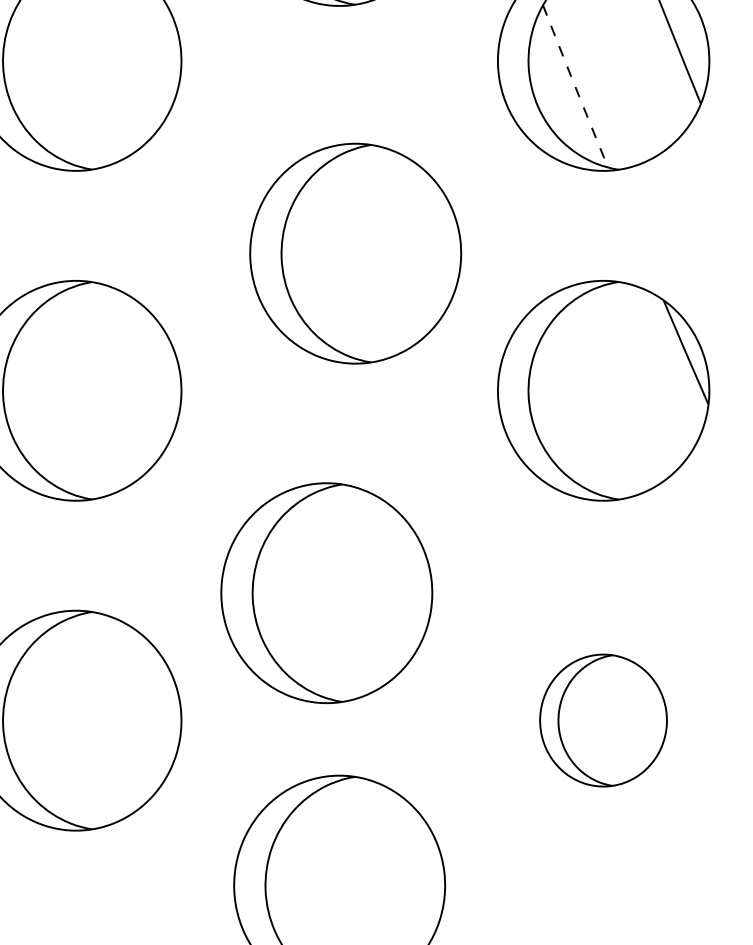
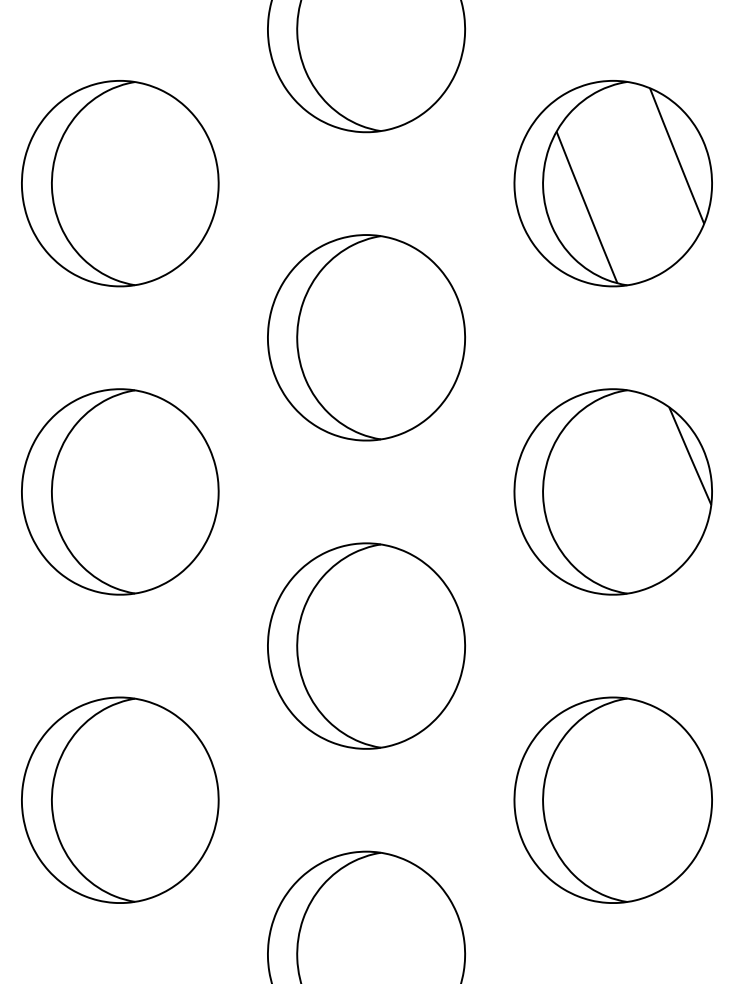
arc: (575, 86) -> (586, 207), dashed -> solid
part: (355, 253) -> (366, 337), moved
part: (326, 592) -> (366, 645), moved
part: (602, 719) -> (612, 799), size x1.67

